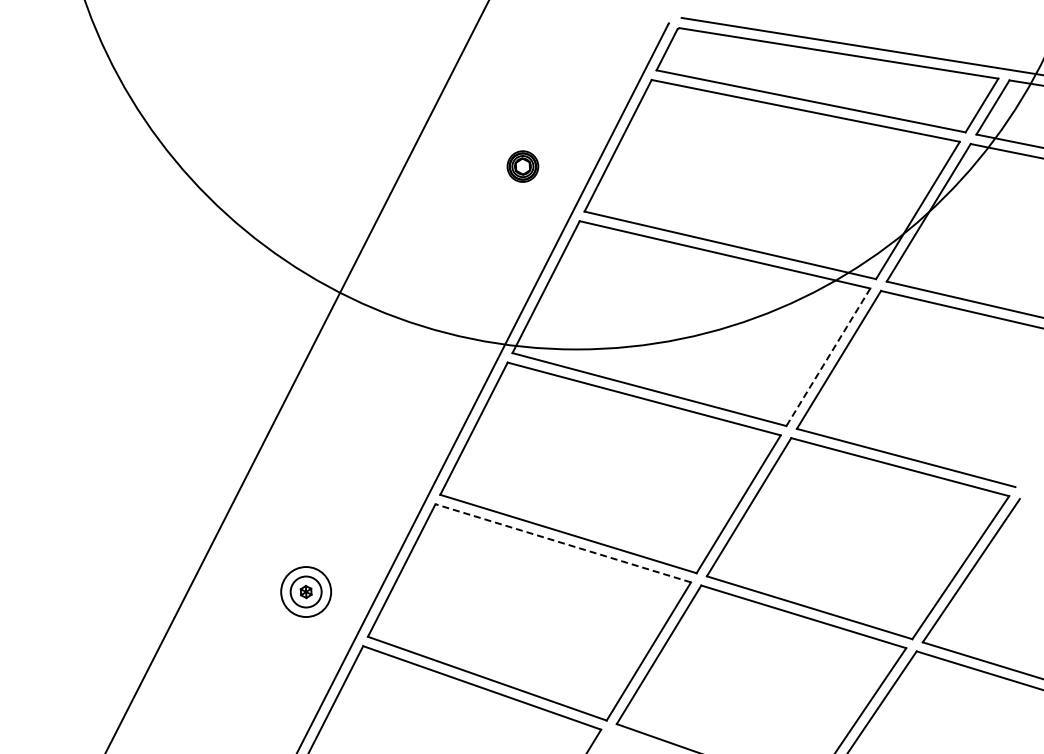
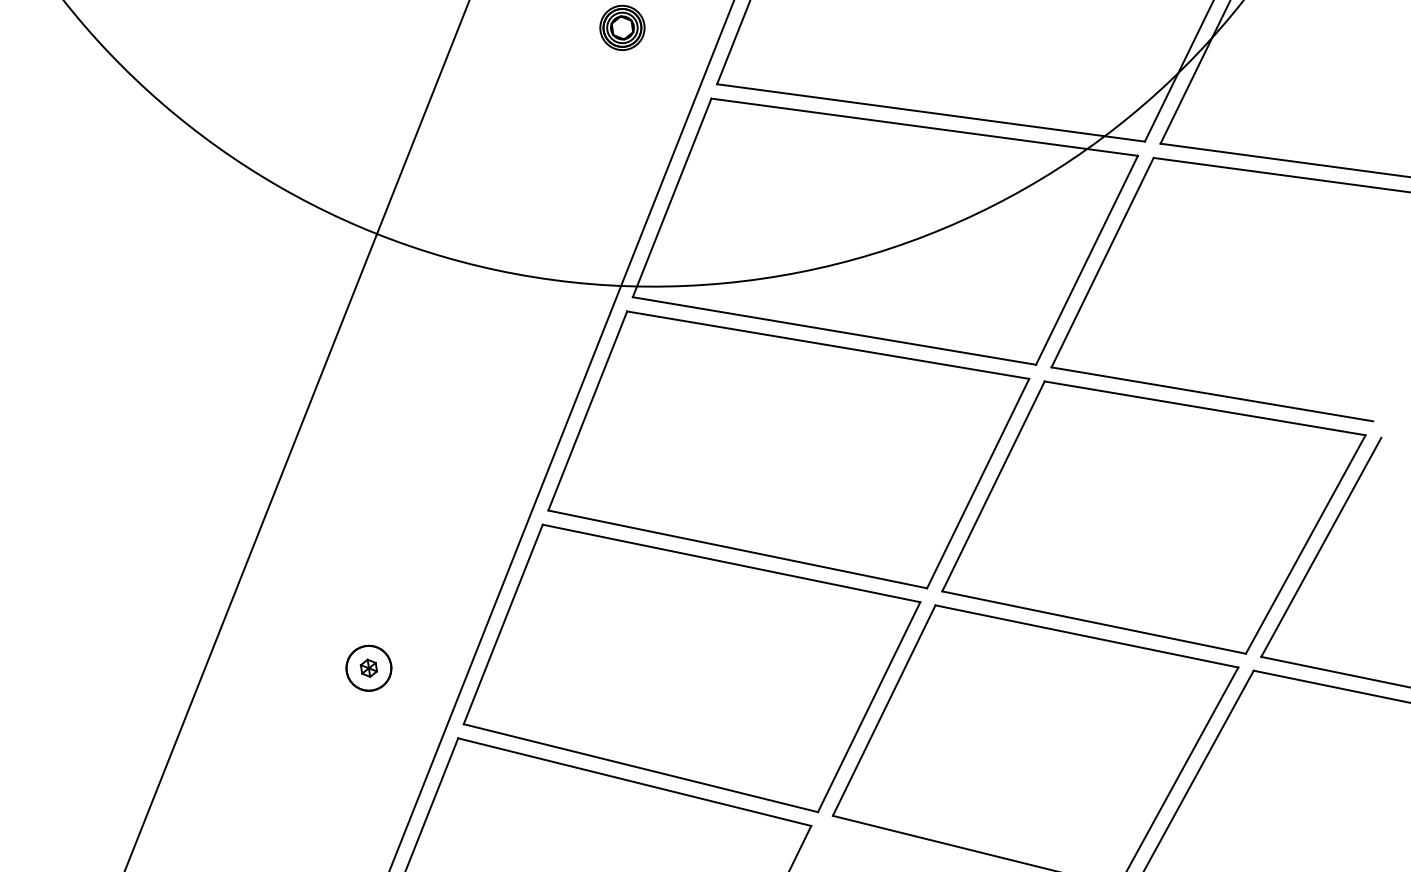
line: (828, 357) -> (1087, 260), dashed -> solid
line: (563, 543) -> (731, 563), dashed -> solid
circle: (305, 591) -> (367, 667), size x0.62

